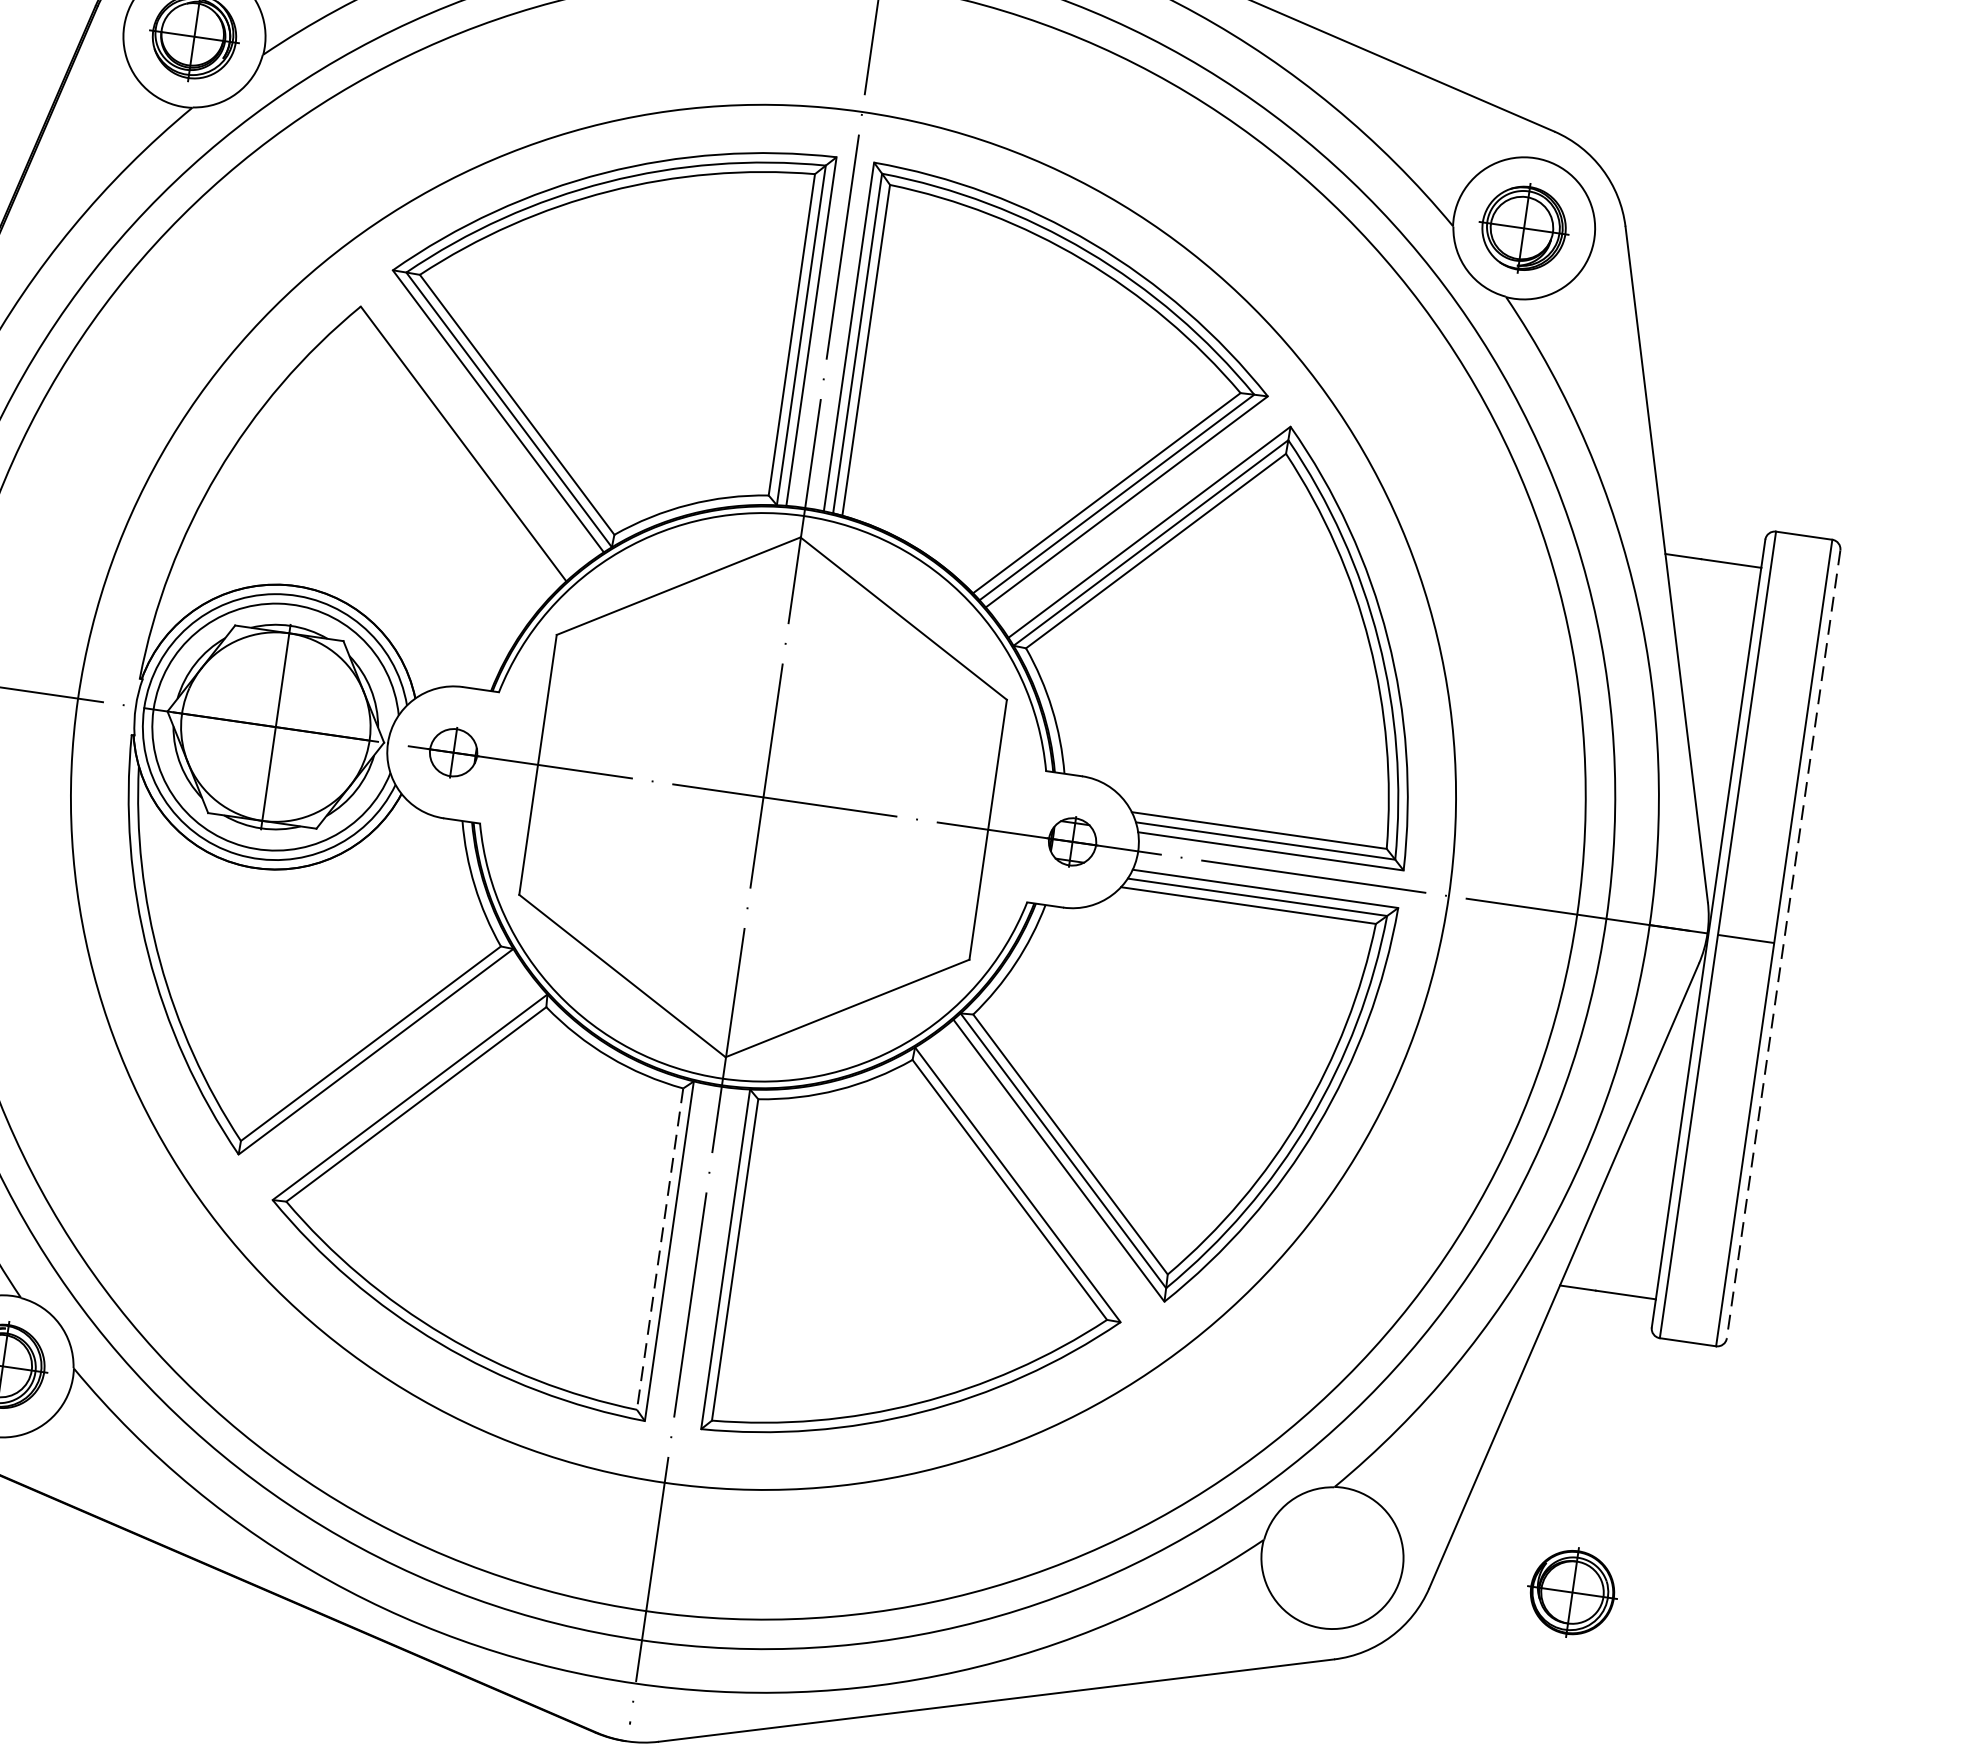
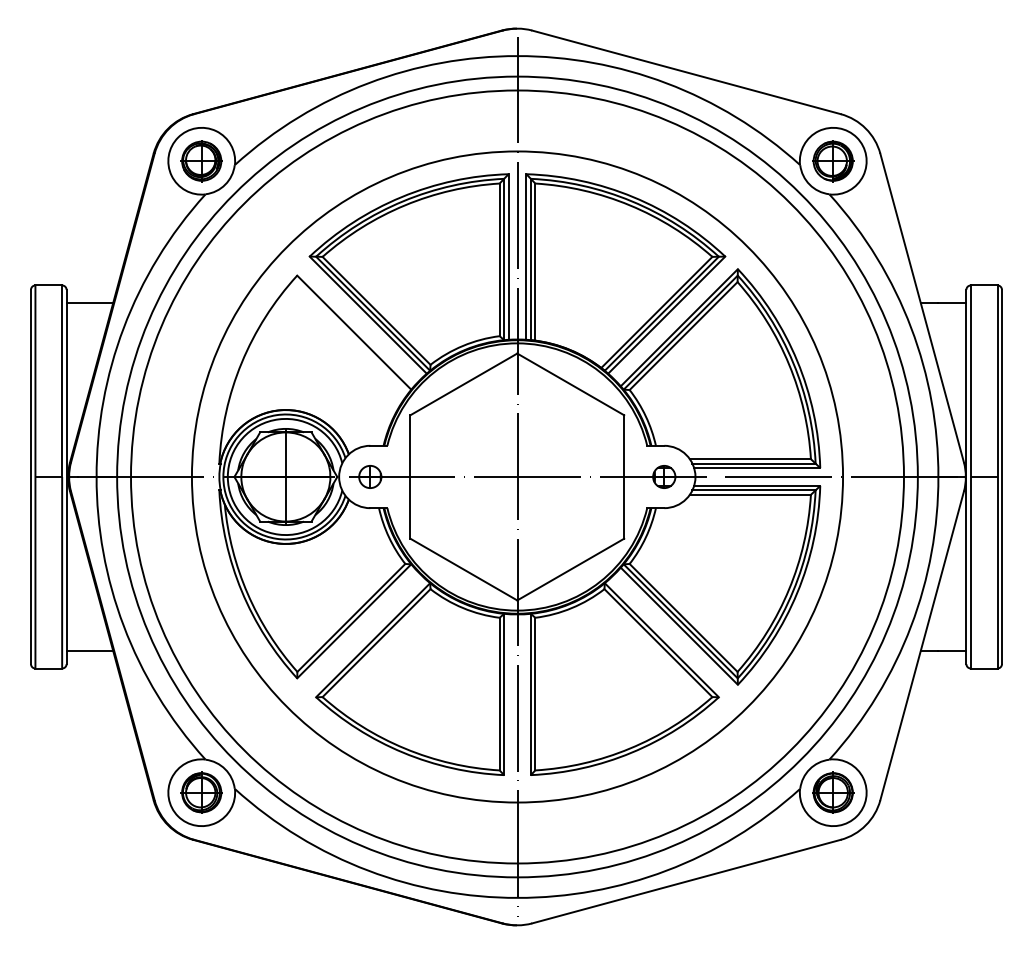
line: (1784, 945) -> (1002, 477), dashed -> solid
line: (659, 1249) -> (499, 694), dashed -> solid
part: (1573, 1592) -> (833, 792), moved

